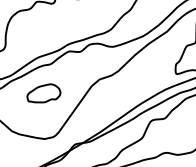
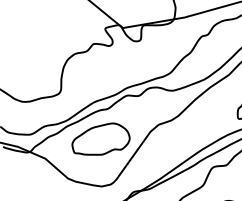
part: (43, 92) -> (100, 138), size x1.67

